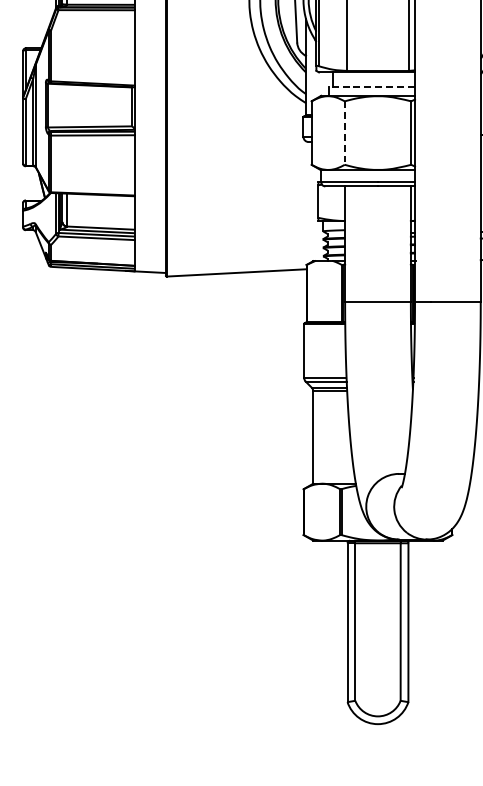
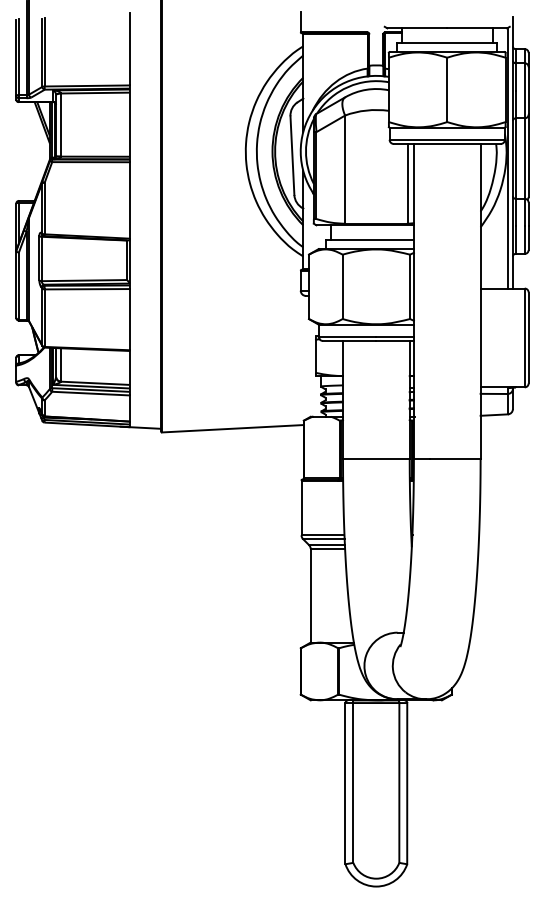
line: (371, 87) -> (369, 240), dashed -> solid
line: (344, 133) -> (342, 287), dashed -> solid

